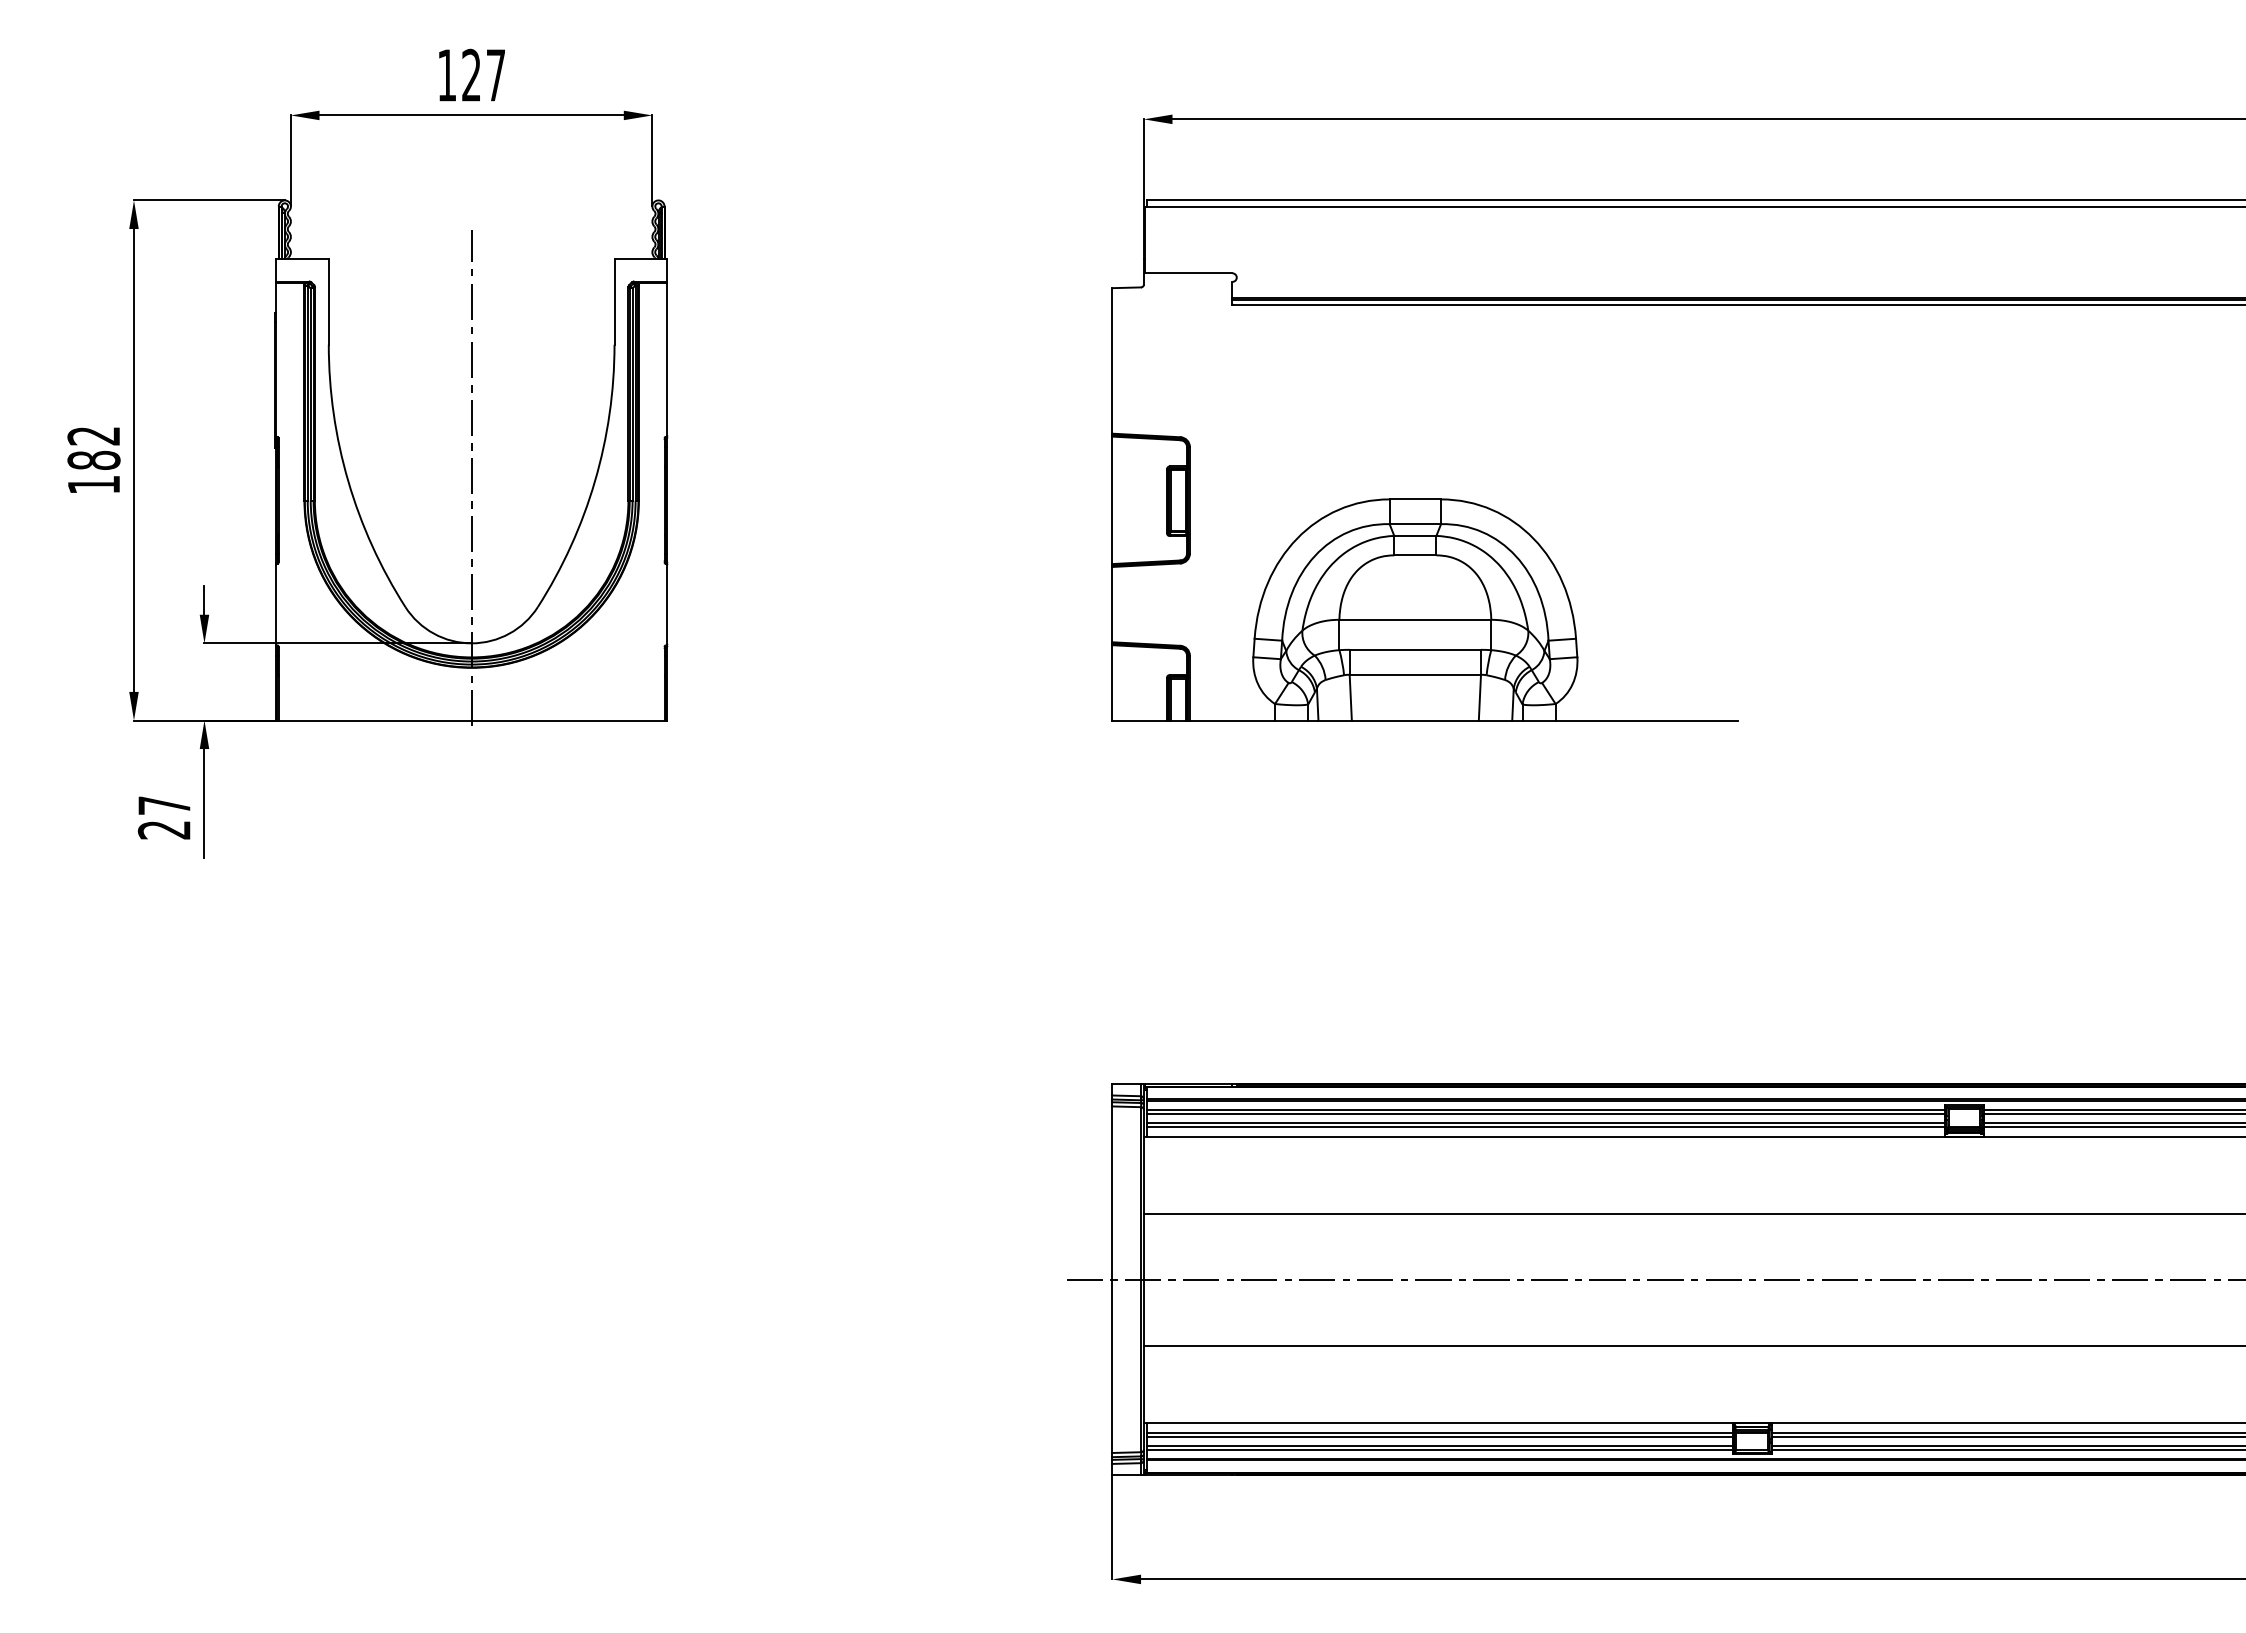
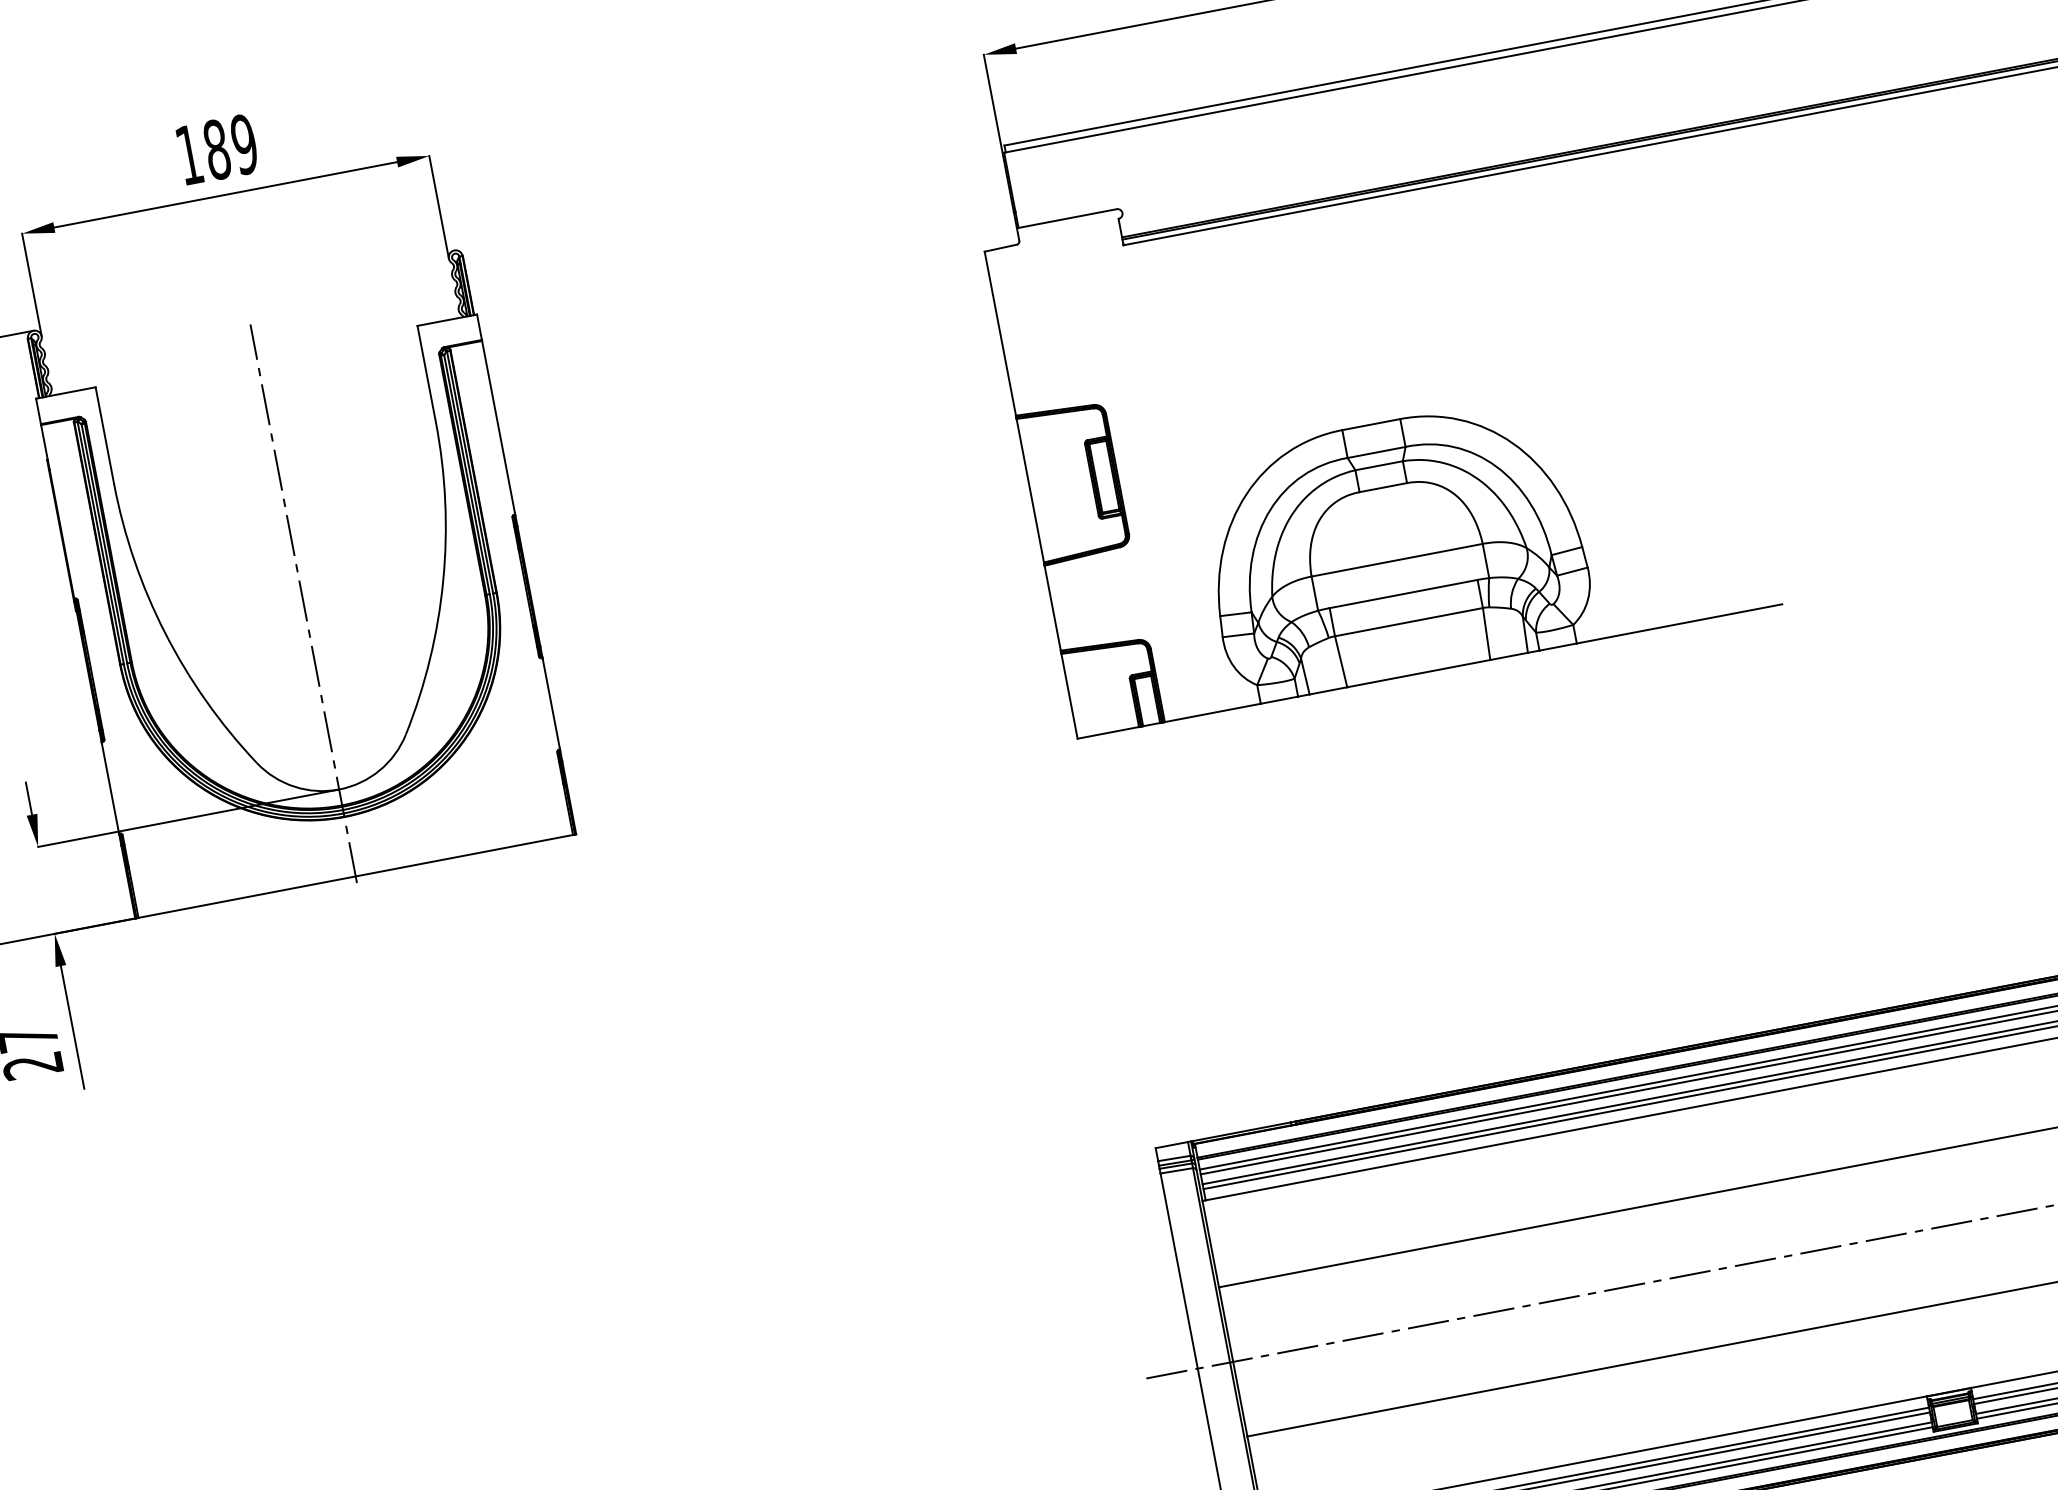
text: (483, 75) -> (230, 147), 127 -> 189

